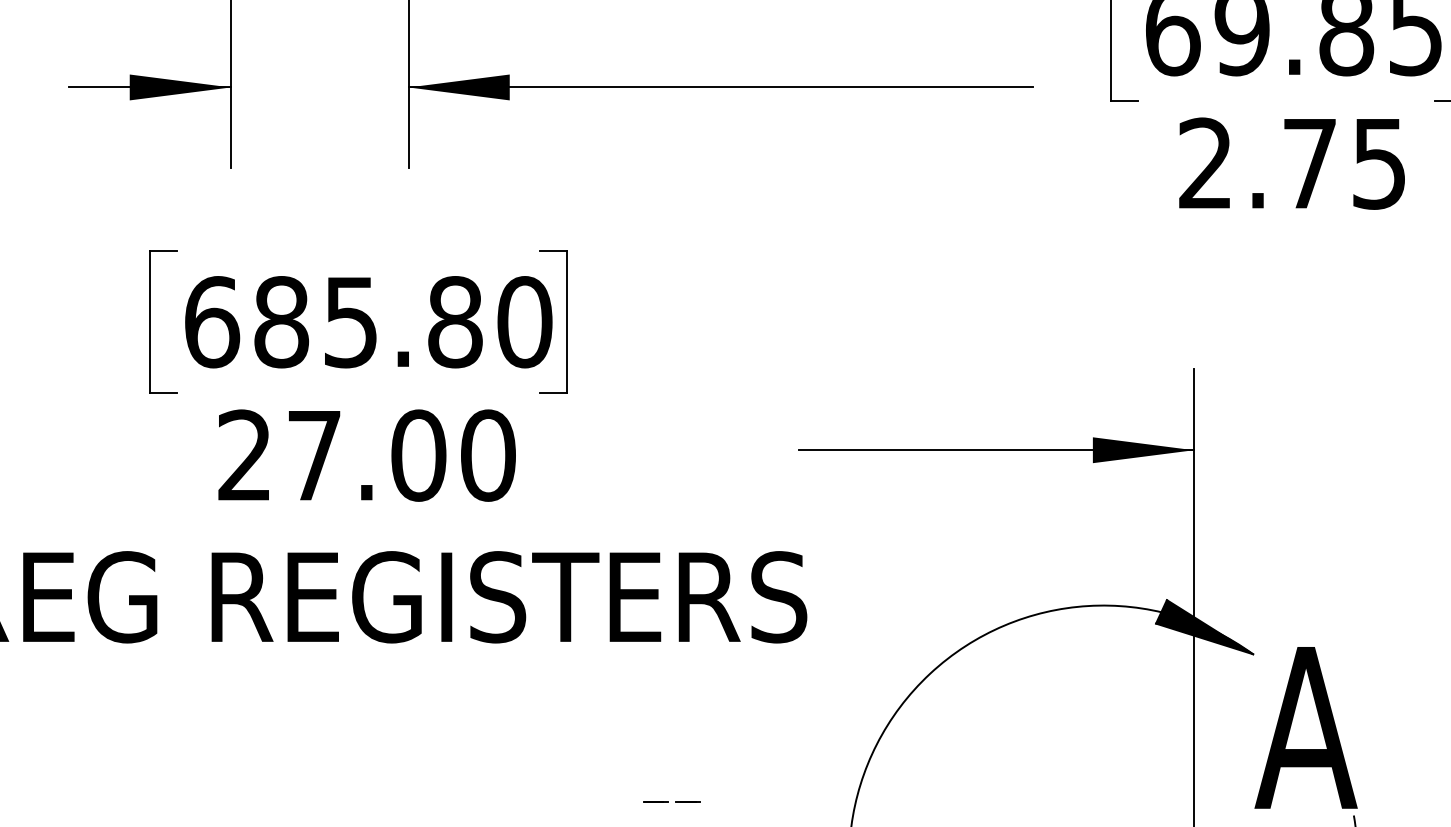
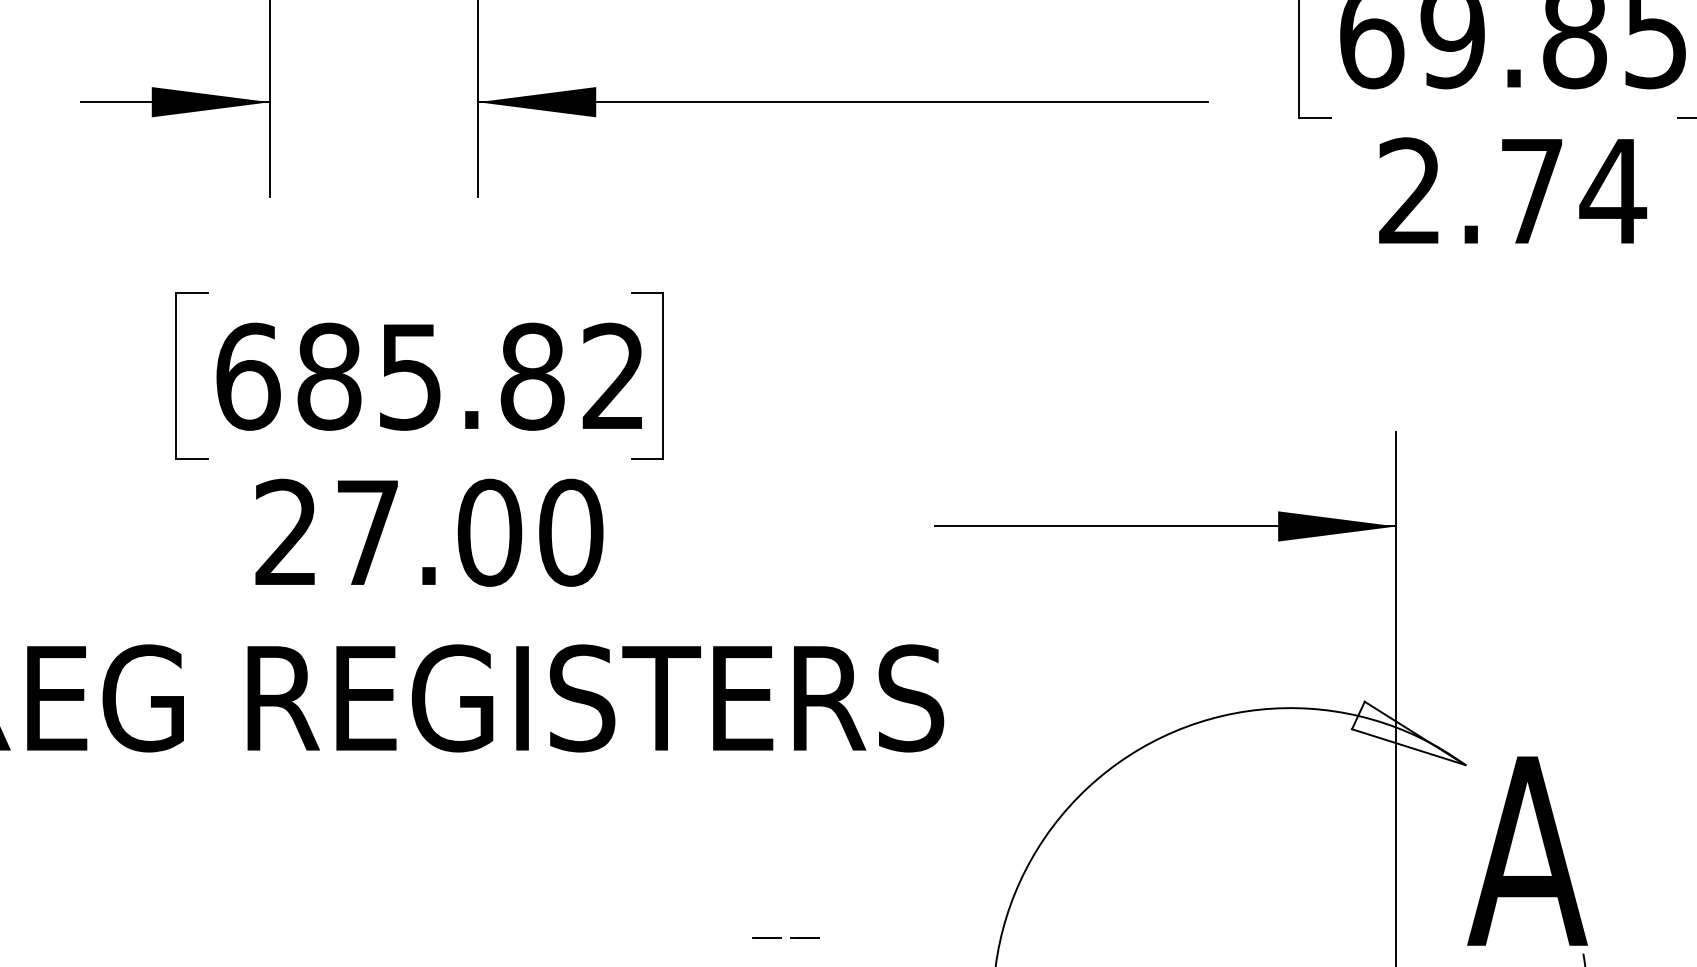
text: (1379, 164) -> (1613, 192), 2.75 -> 2.74
text: (525, 322) -> (614, 376), 685.80 -> 685.82
fill: (1204, 627) -> (1408, 733), removed

